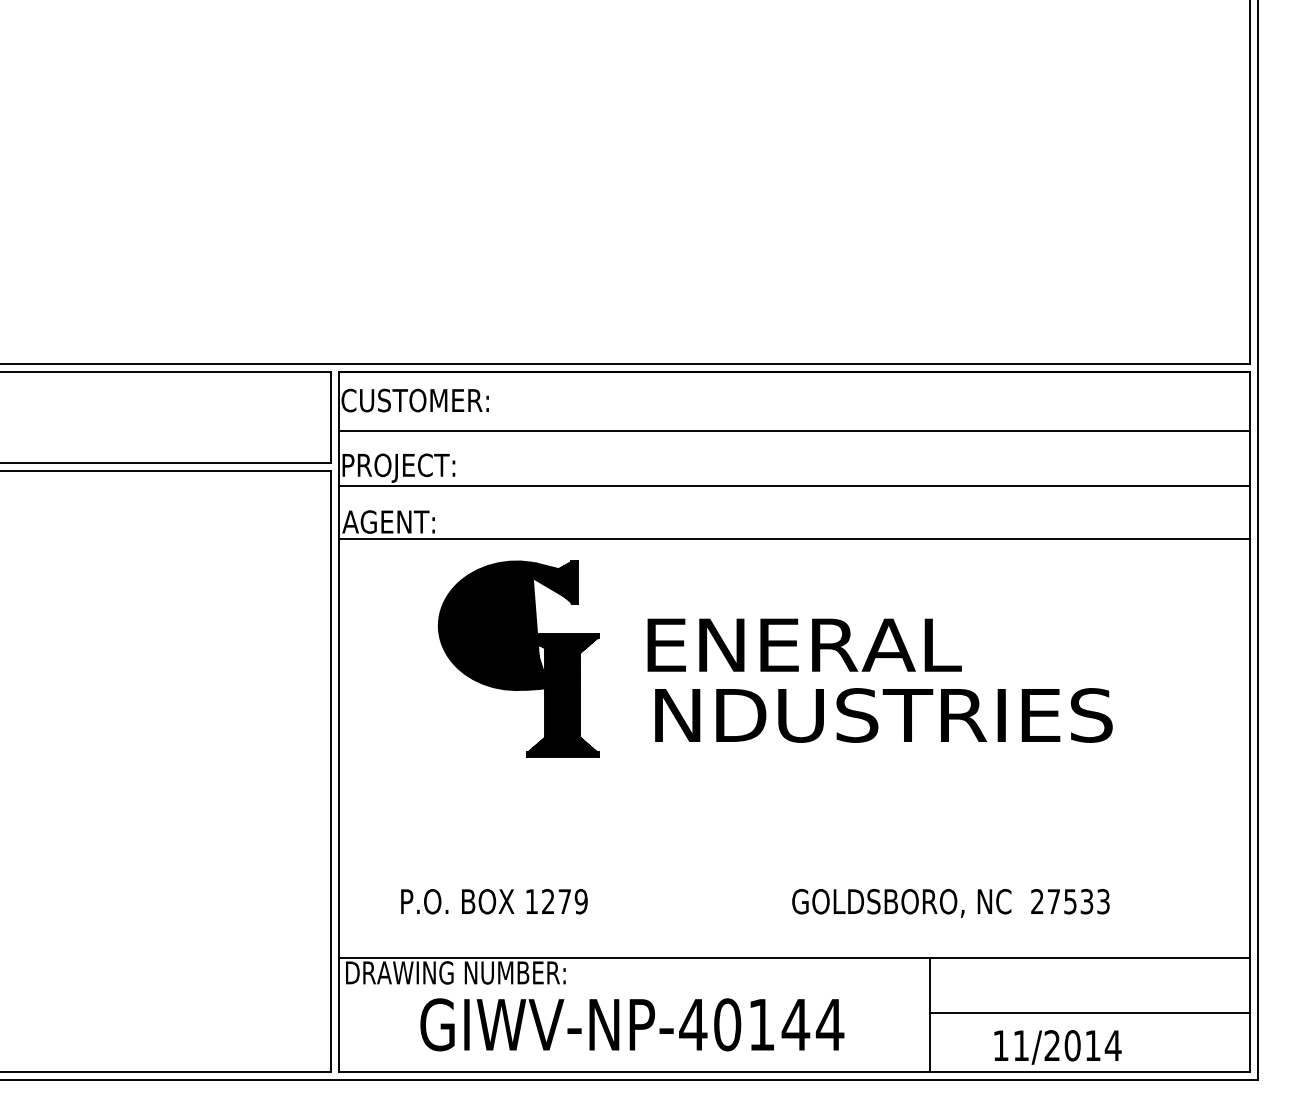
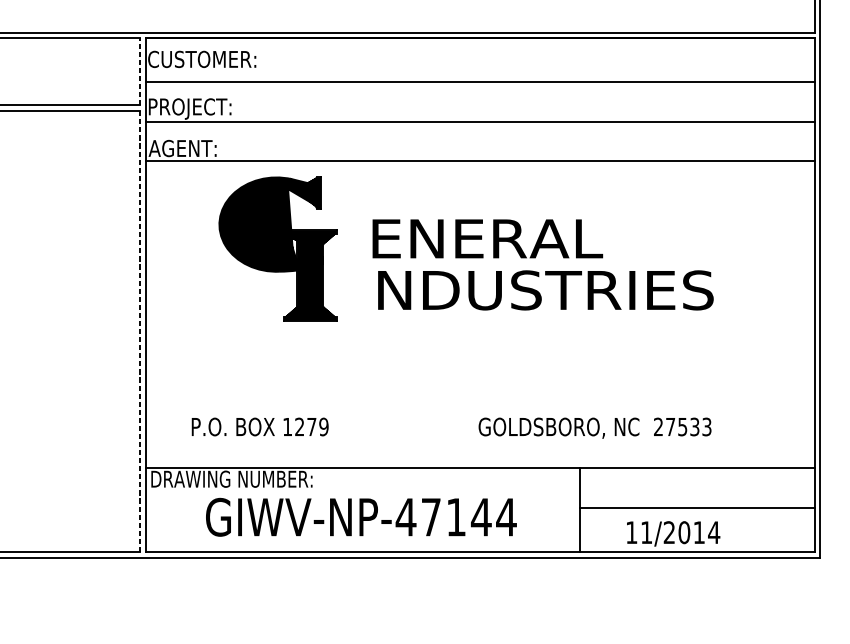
line: (331, 417) -> (140, 71), solid -> dashed
line: (331, 771) -> (140, 331), solid -> dashed
text: (727, 1024) -> (431, 517), GIWV-NP-40144 -> GIWV-NP-47144

